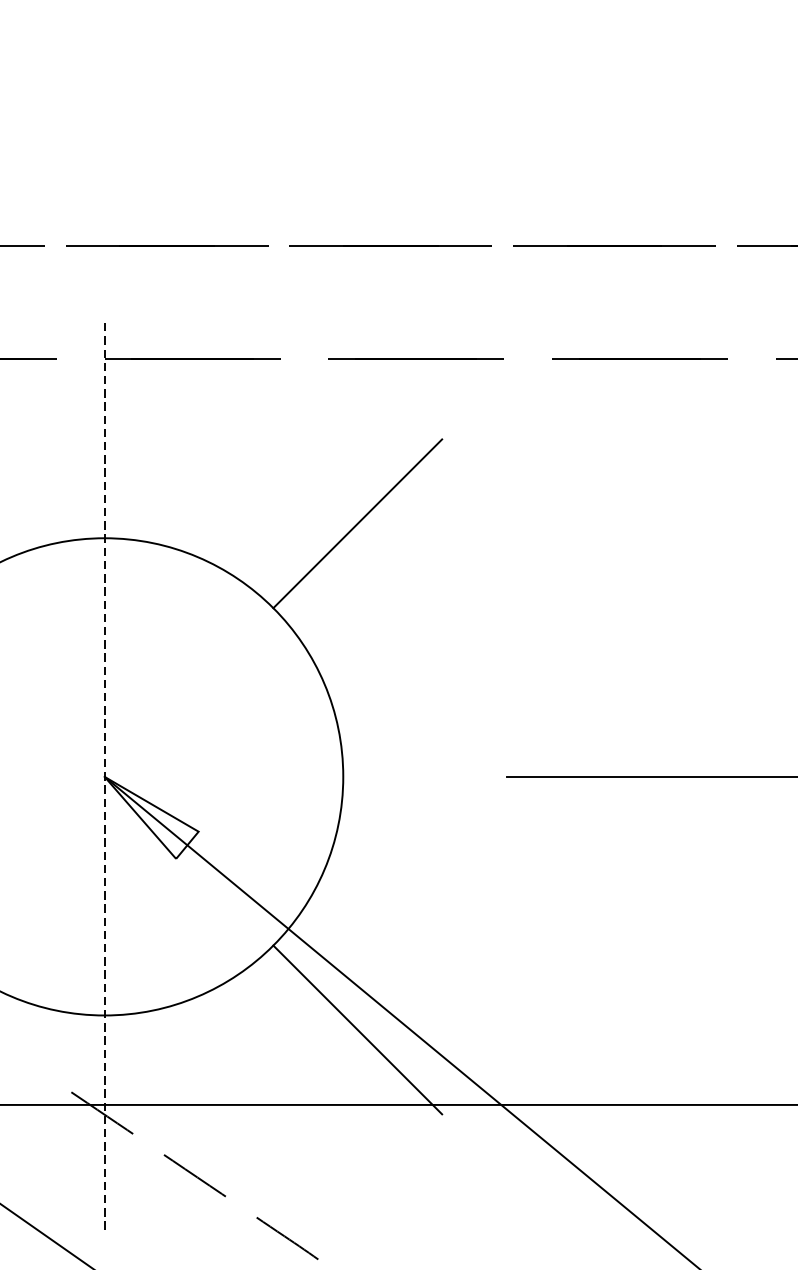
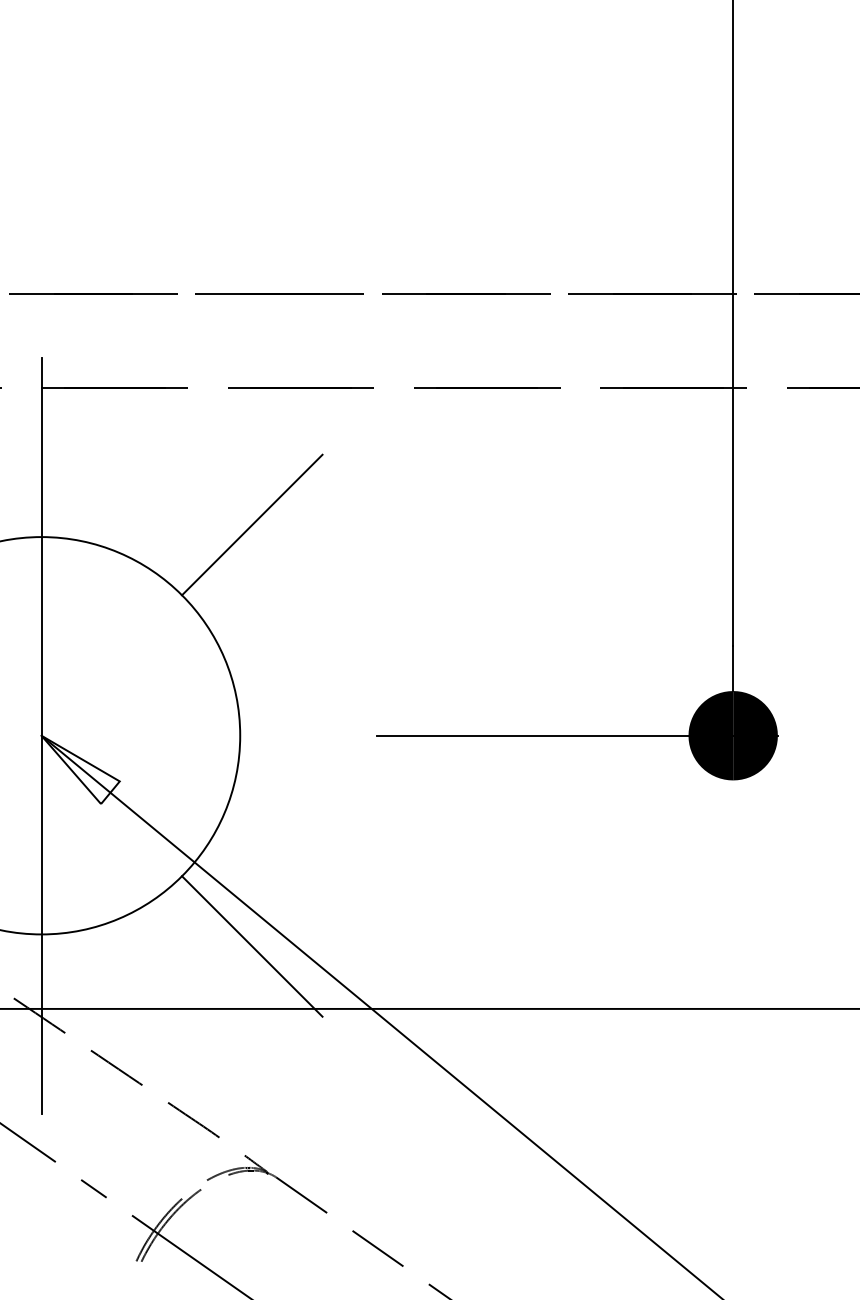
line: (104, 776) -> (41, 735), dashed -> solid

